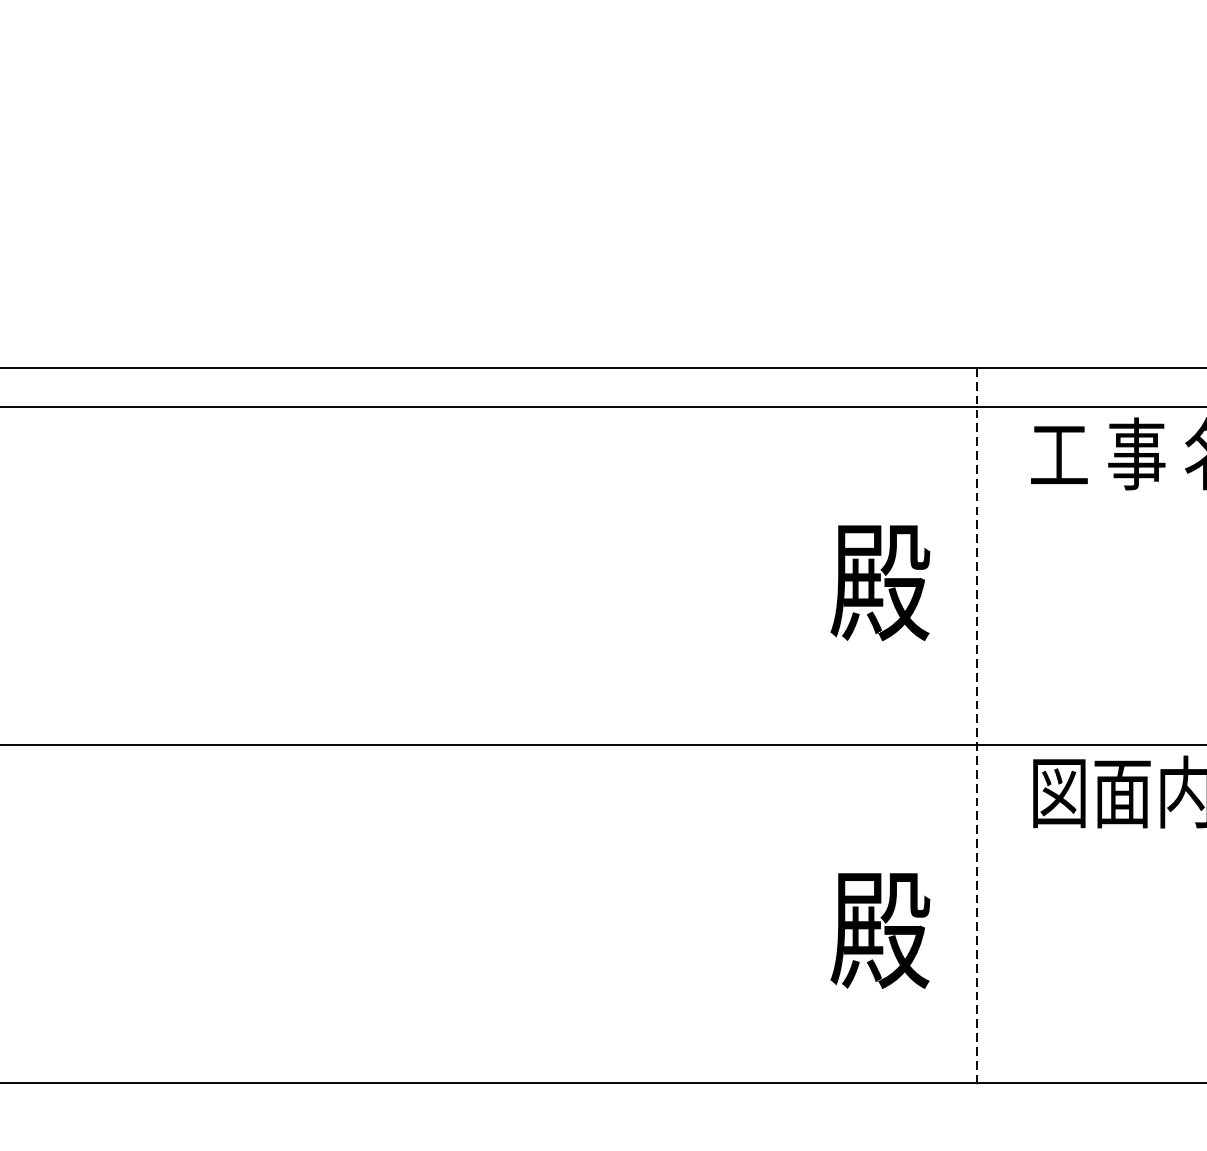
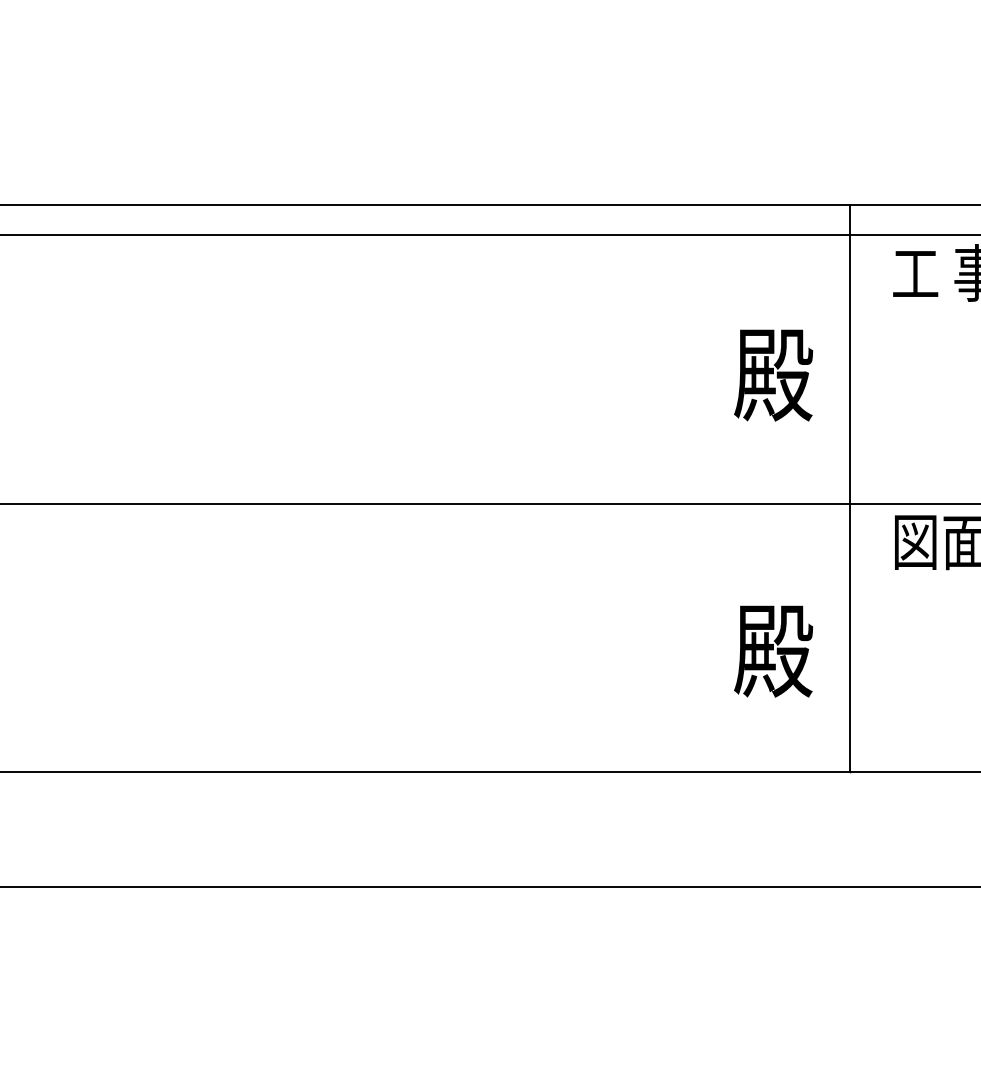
line: (977, 725) -> (850, 488), dashed -> solid

